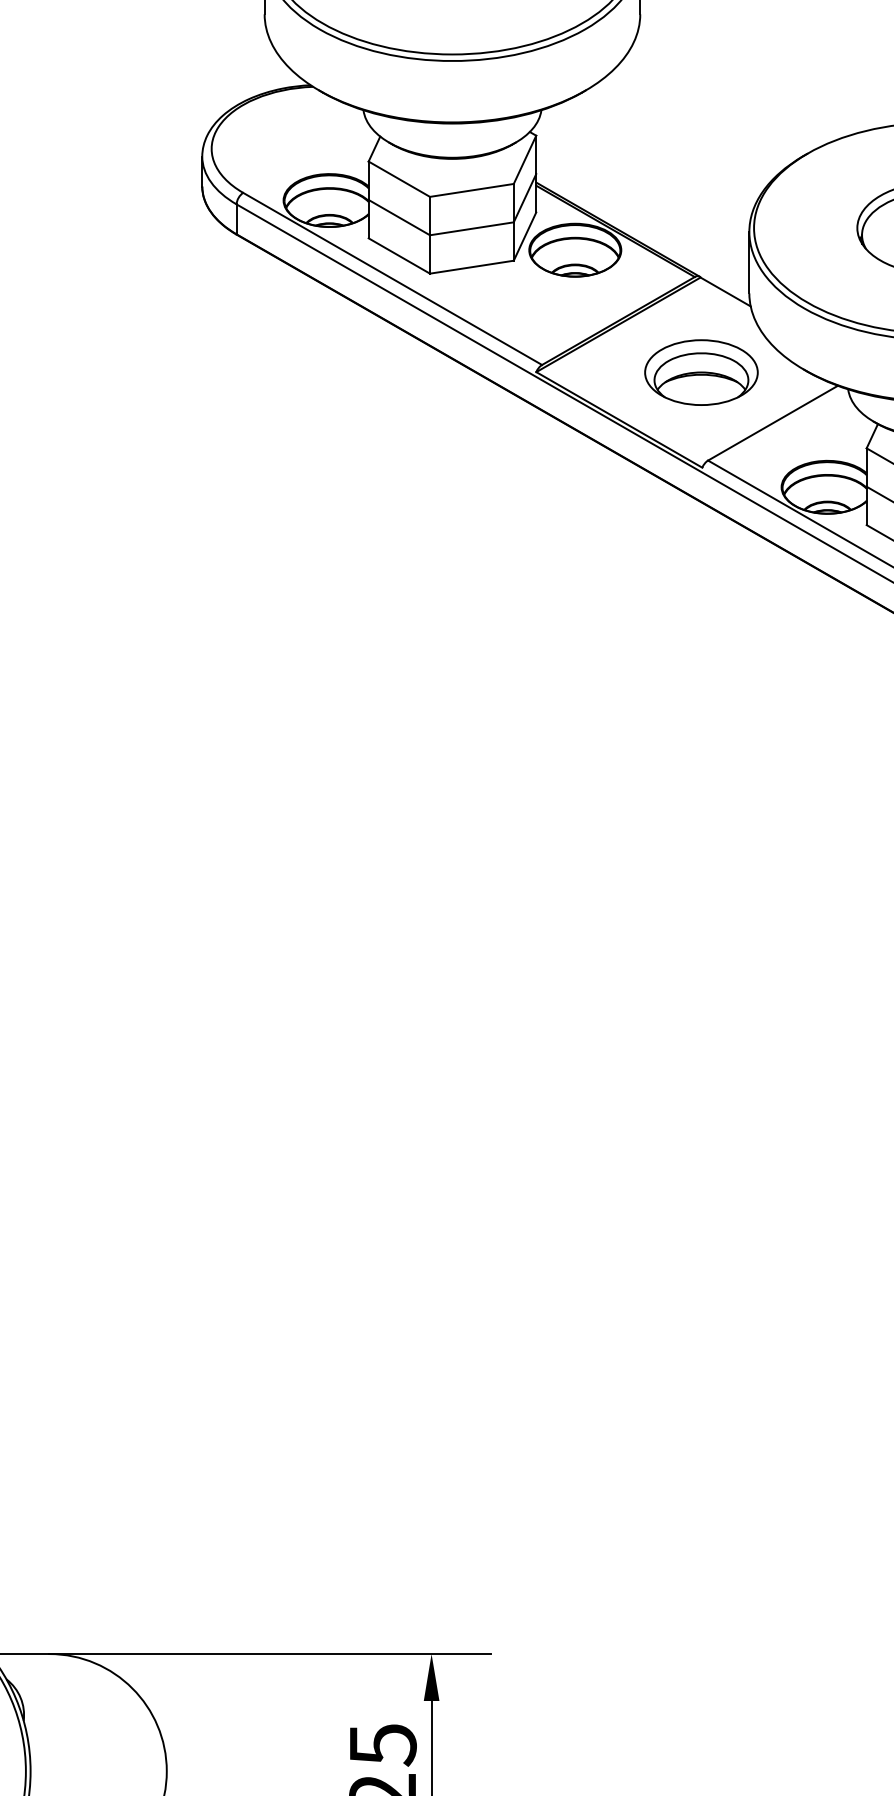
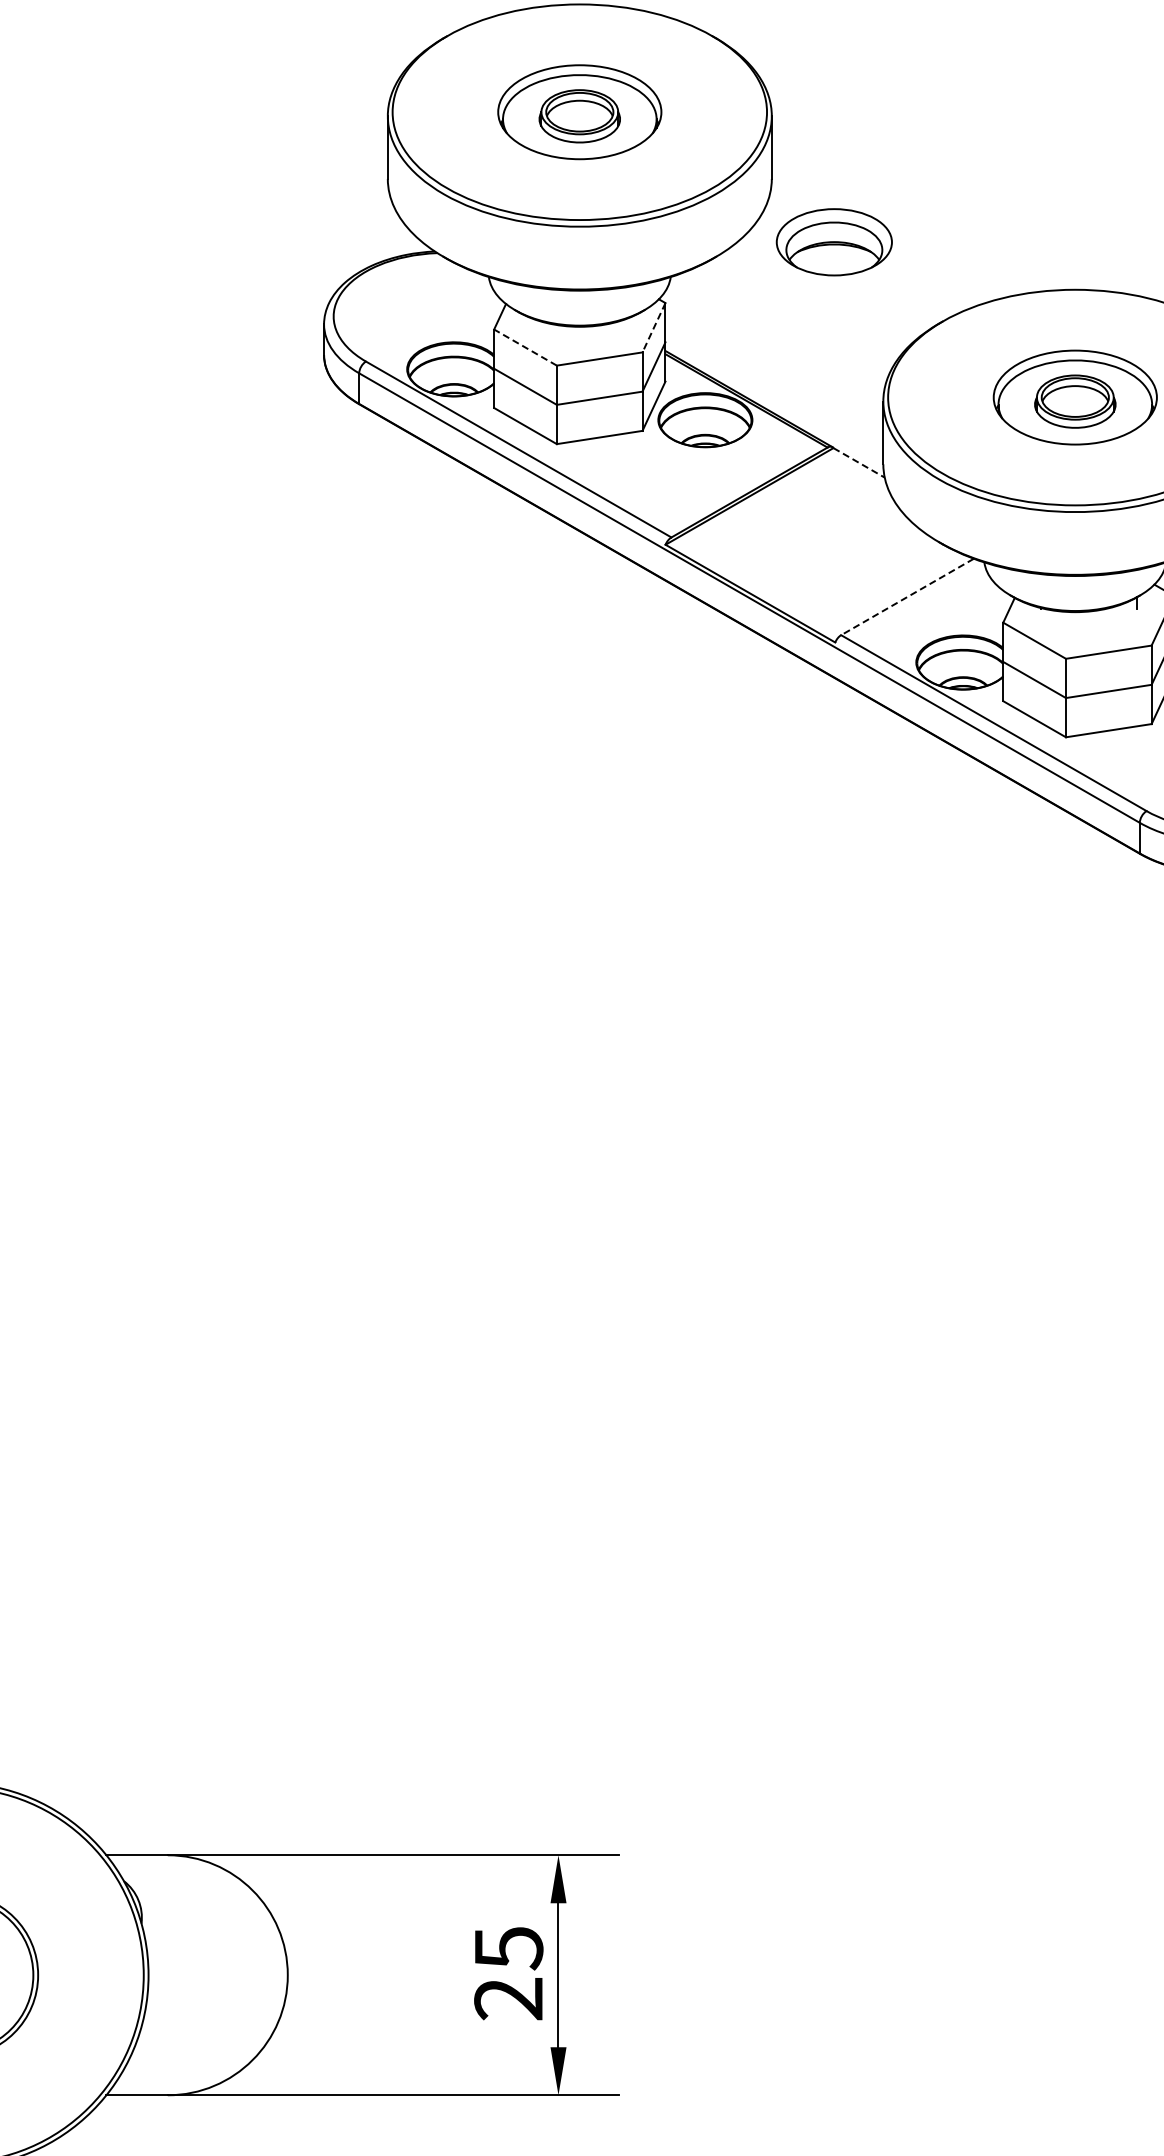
line: (524, 160) -> (653, 328), solid -> dashed
line: (399, 179) -> (525, 347), solid -> dashed
line: (726, 291) -> (859, 462), solid -> dashed
part: (700, 372) -> (833, 242), moved
line: (772, 423) -> (907, 597), solid -> dashed

